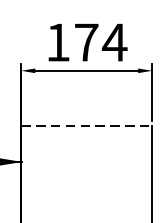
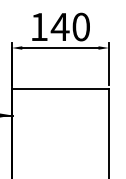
text: (100, 41) -> (70, 26), 174 -> 140
line: (86, 126) -> (60, 89), dashed -> solid

